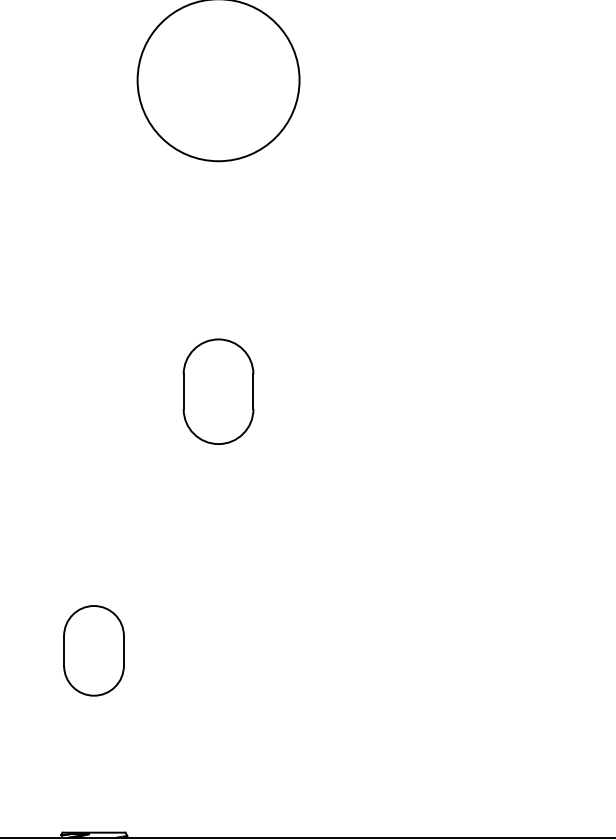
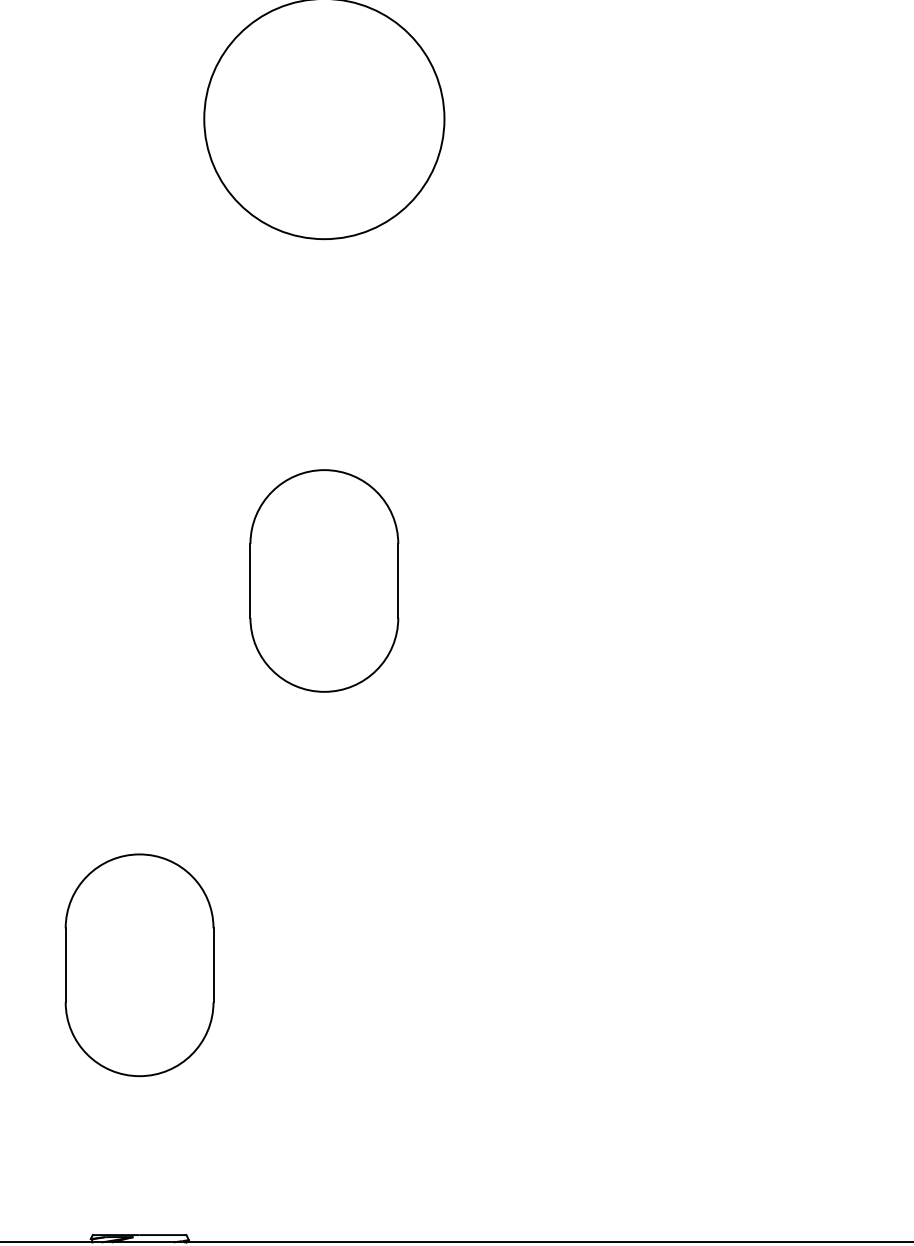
part: (218, 391) -> (324, 580), size x1.43
part: (93, 650) -> (138, 964), size x1.67

